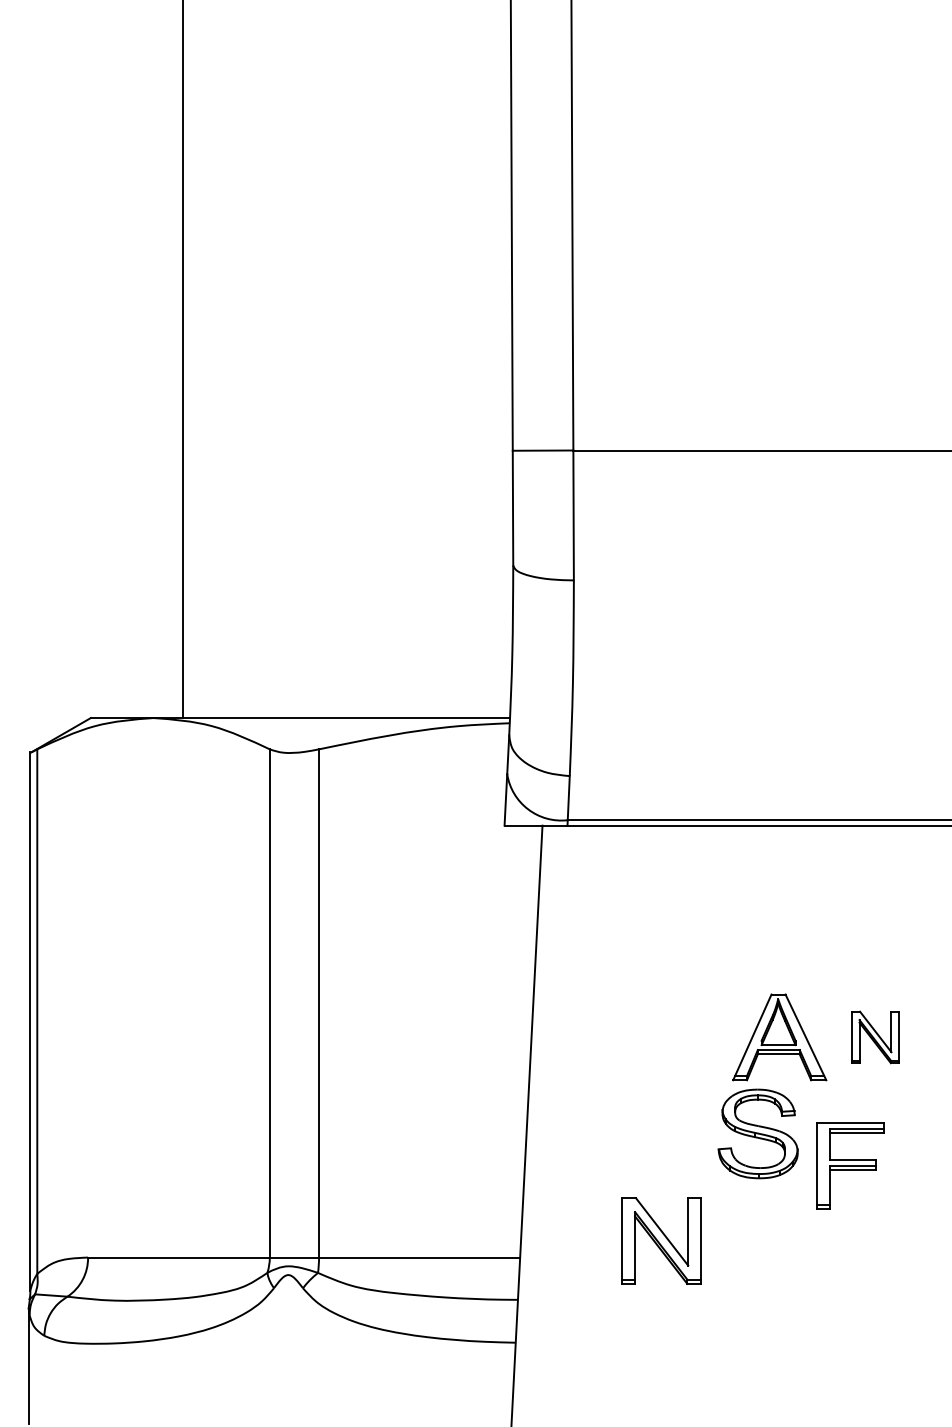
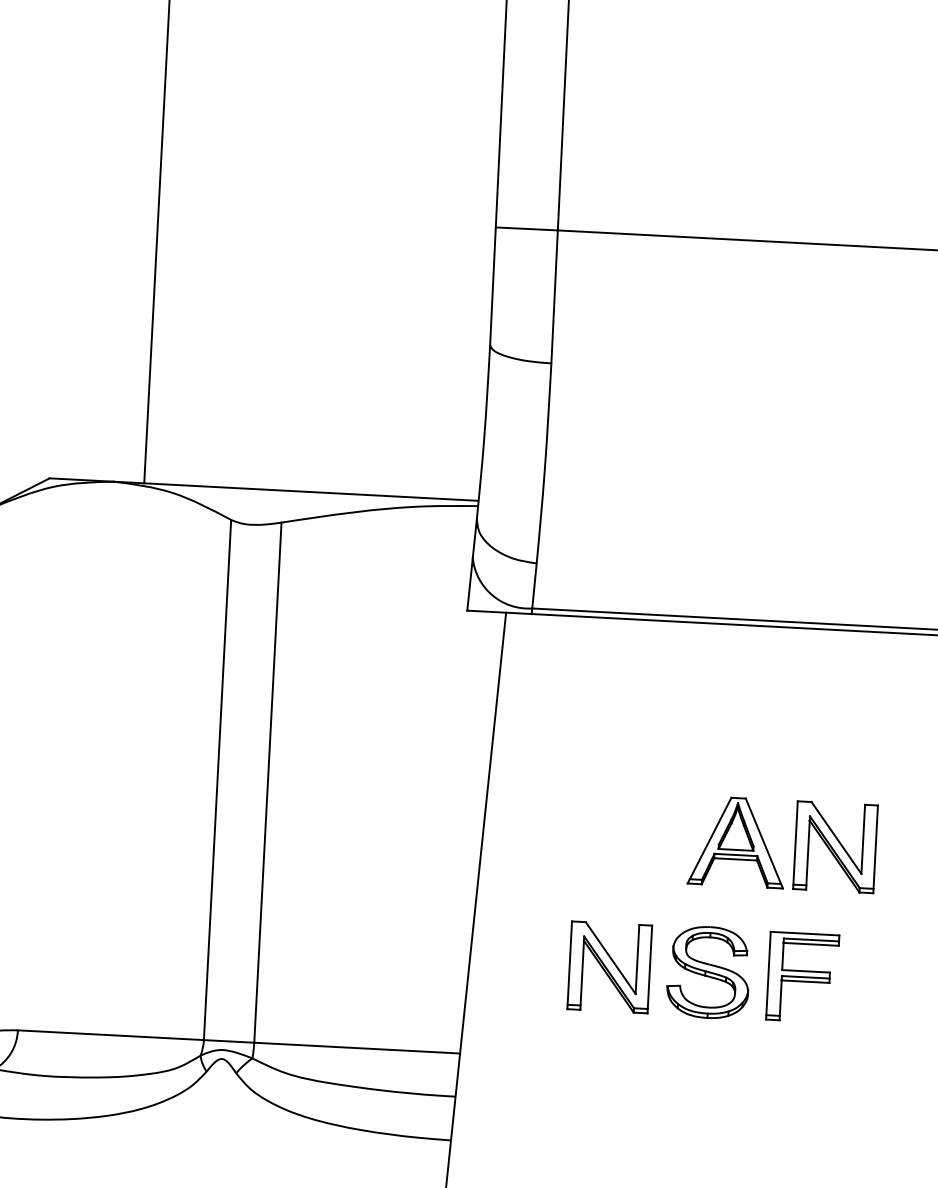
part: (875, 1037) -> (835, 847), size x1.67
part: (757, 1133) -> (707, 972), moved
part: (661, 1240) -> (609, 966), moved

